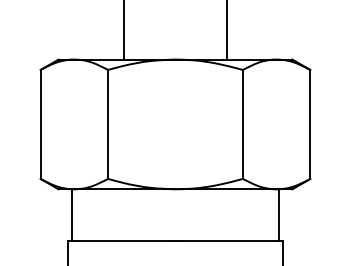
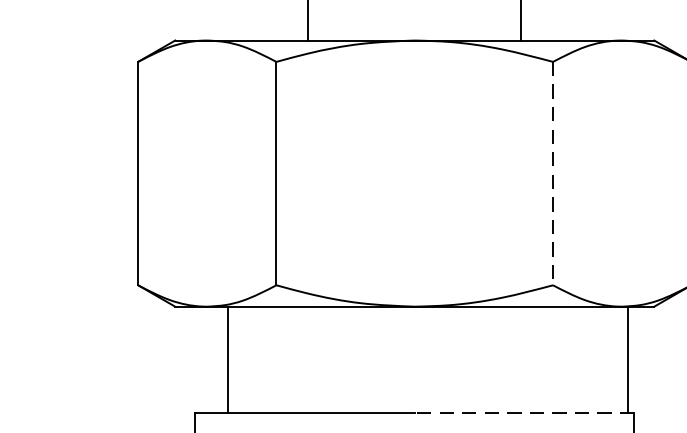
line: (242, 124) -> (552, 173), solid -> dashed
line: (71, 215) -> (228, 360), moved
line: (229, 241) -> (525, 413), solid -> dashed

